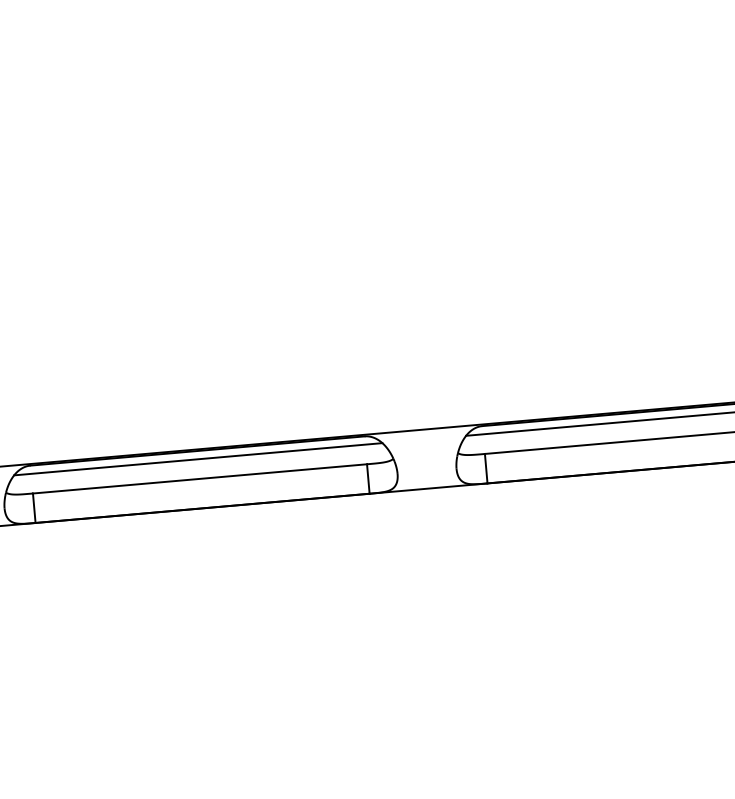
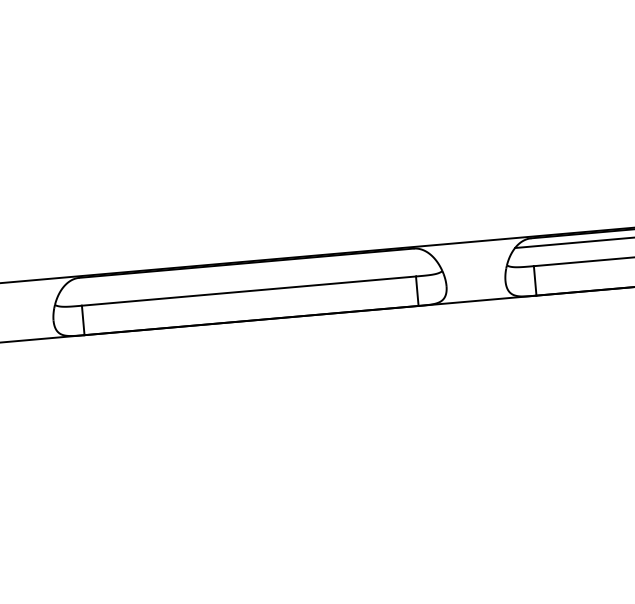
line: (198, 459) -> (247, 271), removed

